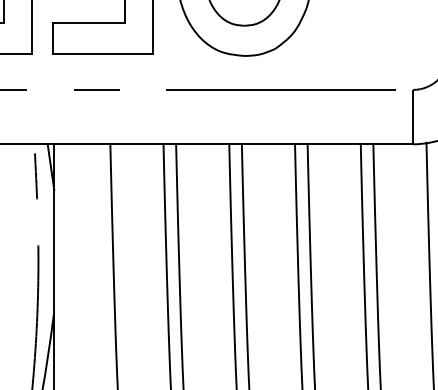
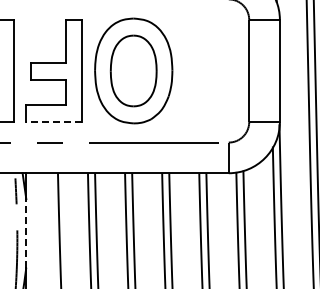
line: (102, 54) -> (53, 122), solid -> dashed
line: (54, 249) -> (26, 232), solid -> dashed

